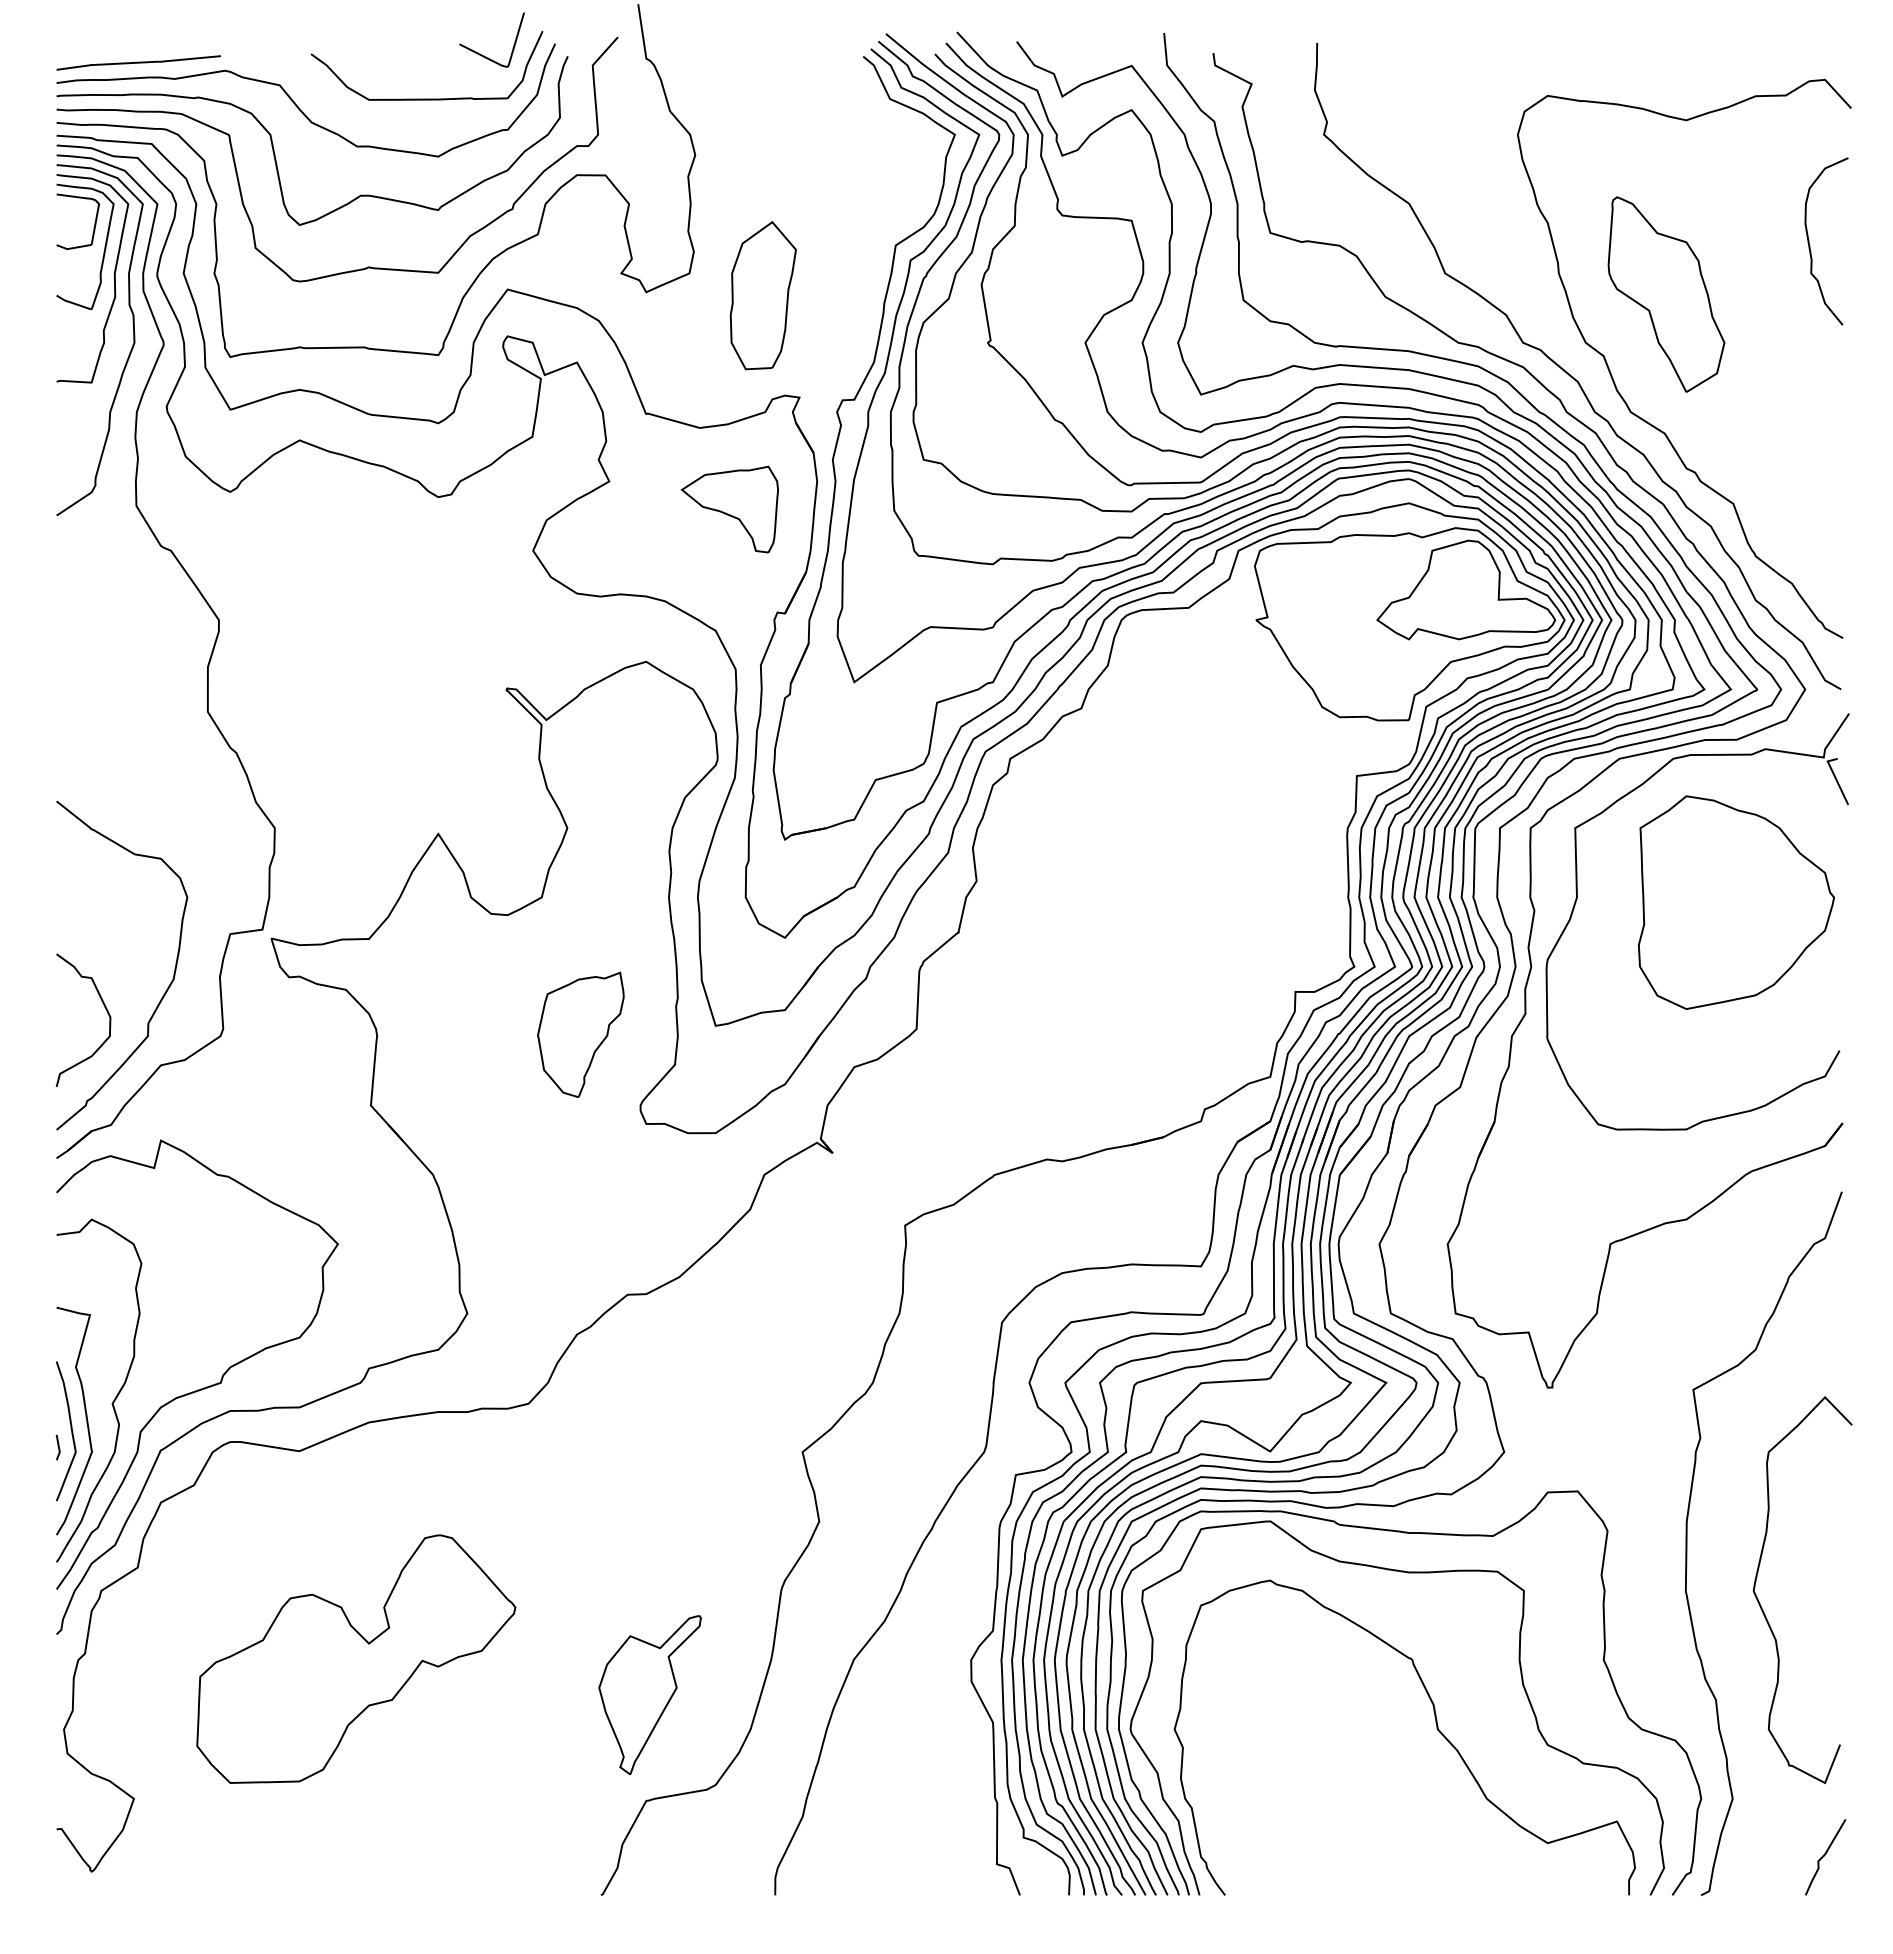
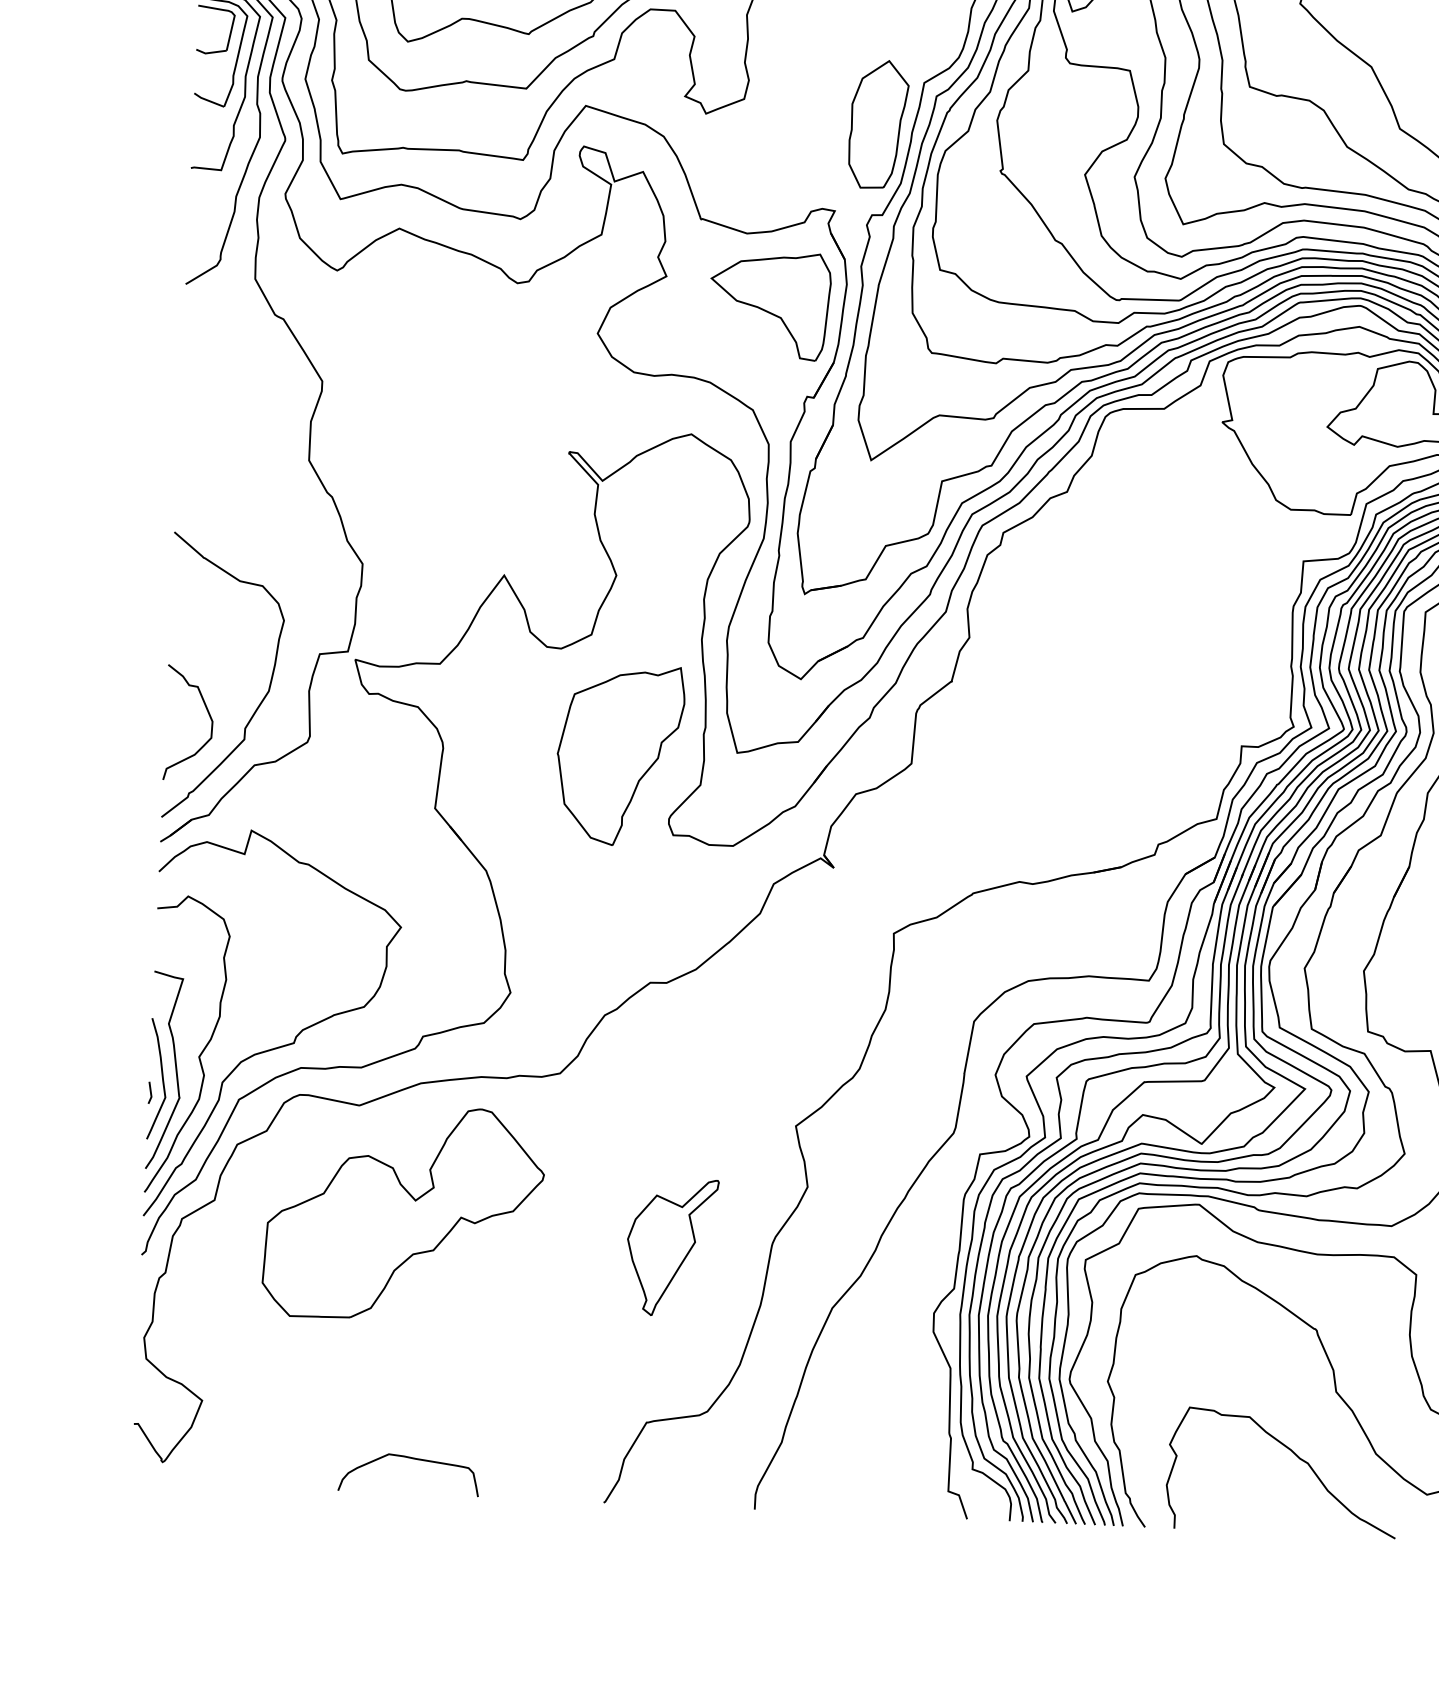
part: (762, 295) -> (877, 124), moved
part: (729, 509) -> (769, 305), size x1.43
part: (580, 1034) -> (619, 755), size x1.67
part: (356, 1658) -> (404, 1213), moved
part: (649, 1695) -> (671, 1247), moved
curve: (1393, 1804) -> (1294, 1455), added
curve: (379, 1855) -> (412, 1459), added

